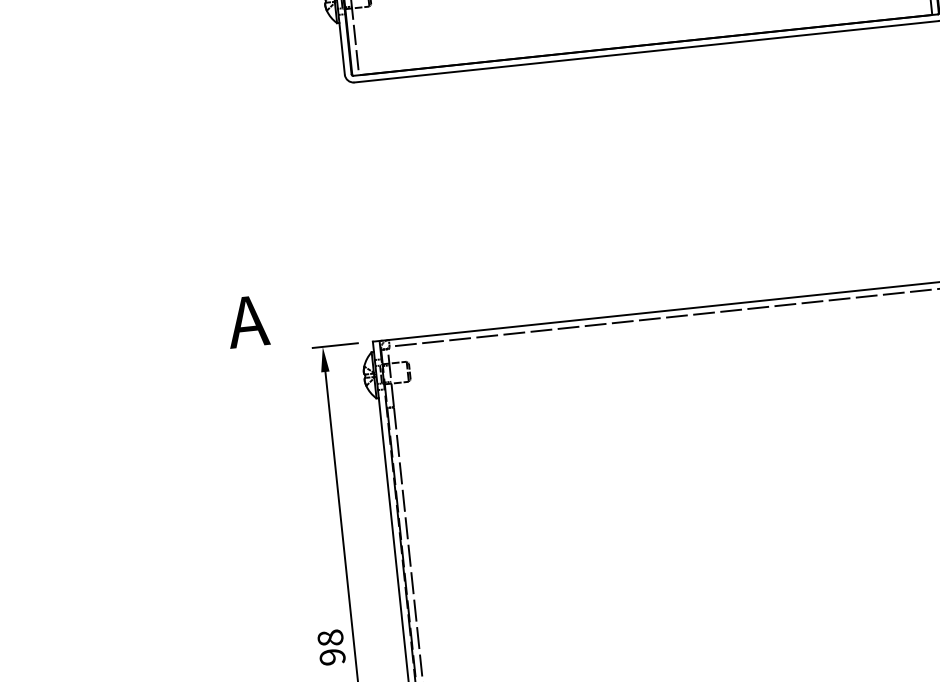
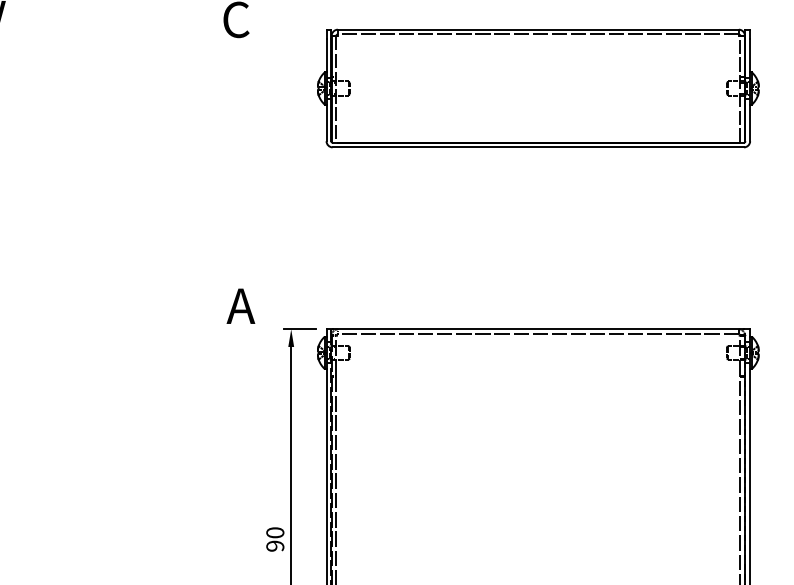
text: (329, 637) -> (274, 532), 98 -> 90

